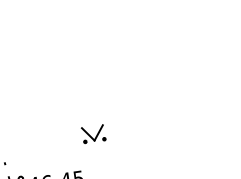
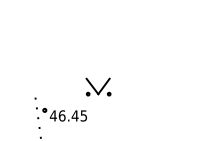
part: (92, 133) -> (97, 86), size x1.6

